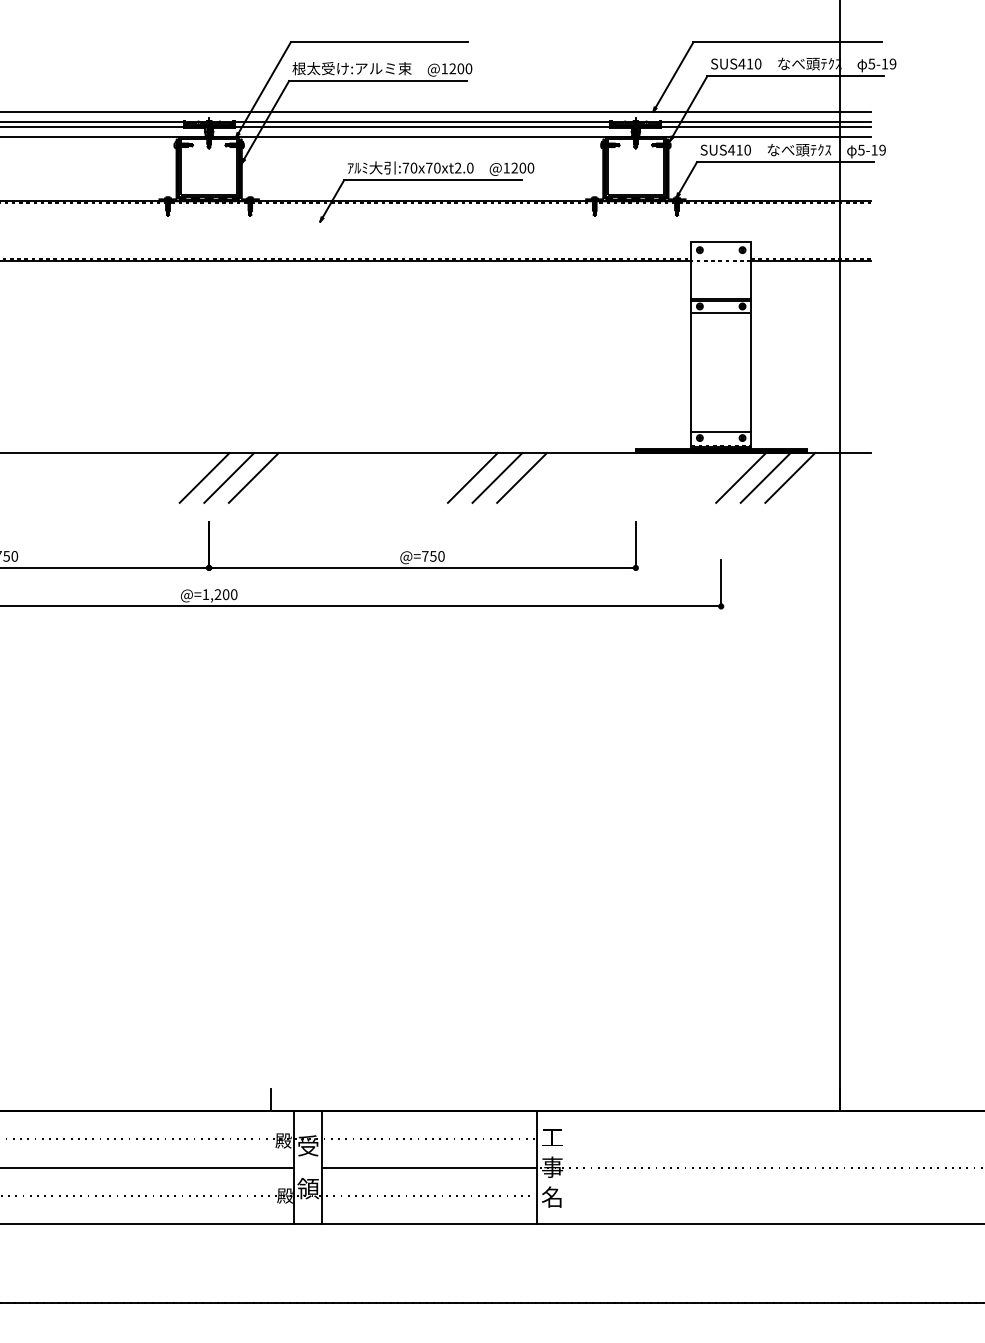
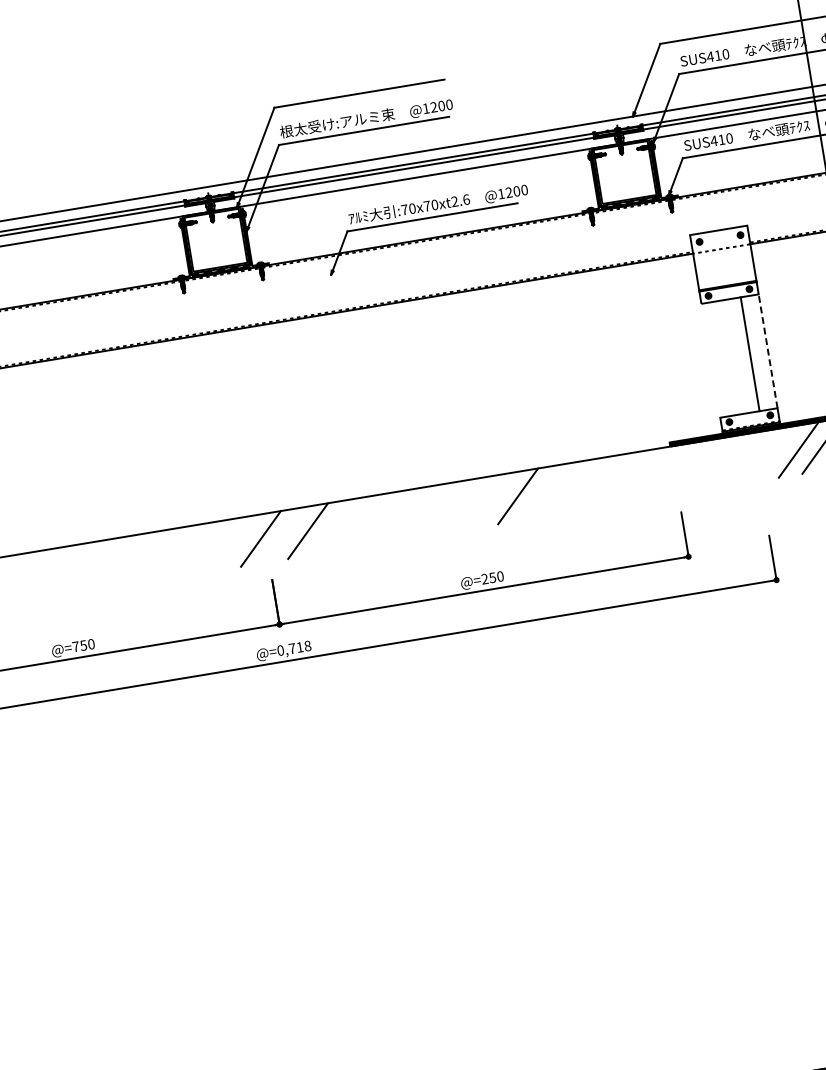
text: (470, 167) -> (466, 199), :70x70xt2.0 -> :70x70xt2.6
line: (691, 372) -> (750, 354), moved
line: (751, 372) -> (768, 351), solid -> dashed
line: (229, 477) -> (284, 534), removed
line: (497, 477) -> (541, 492), removed
line: (522, 477) -> (565, 488), removed
line: (741, 477) -> (775, 453), removed
text: (425, 556) -> (485, 579), @=750 -> @=250
text: (219, 594) -> (293, 648), @=1,200 -> @=0,718

